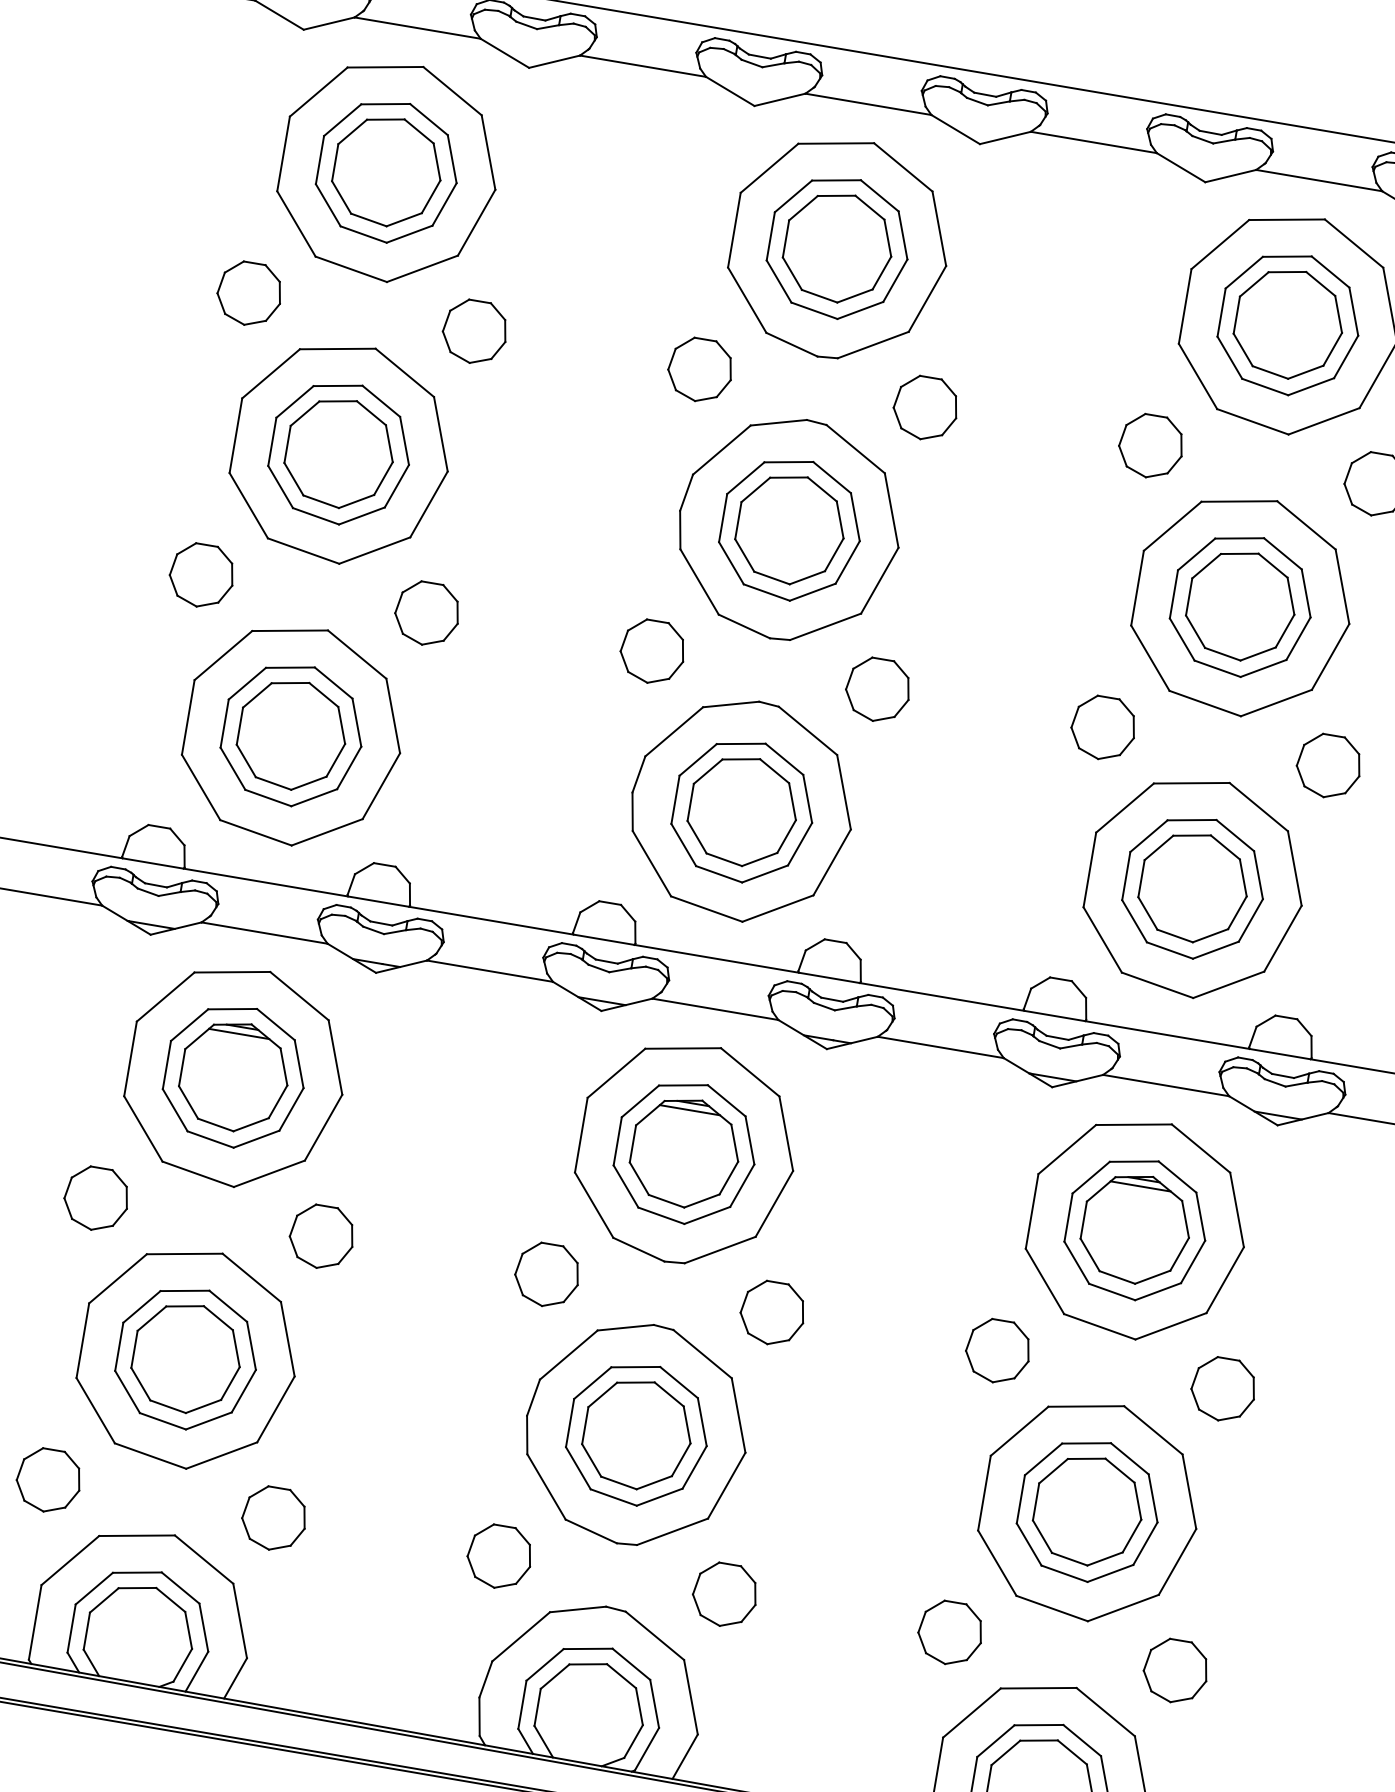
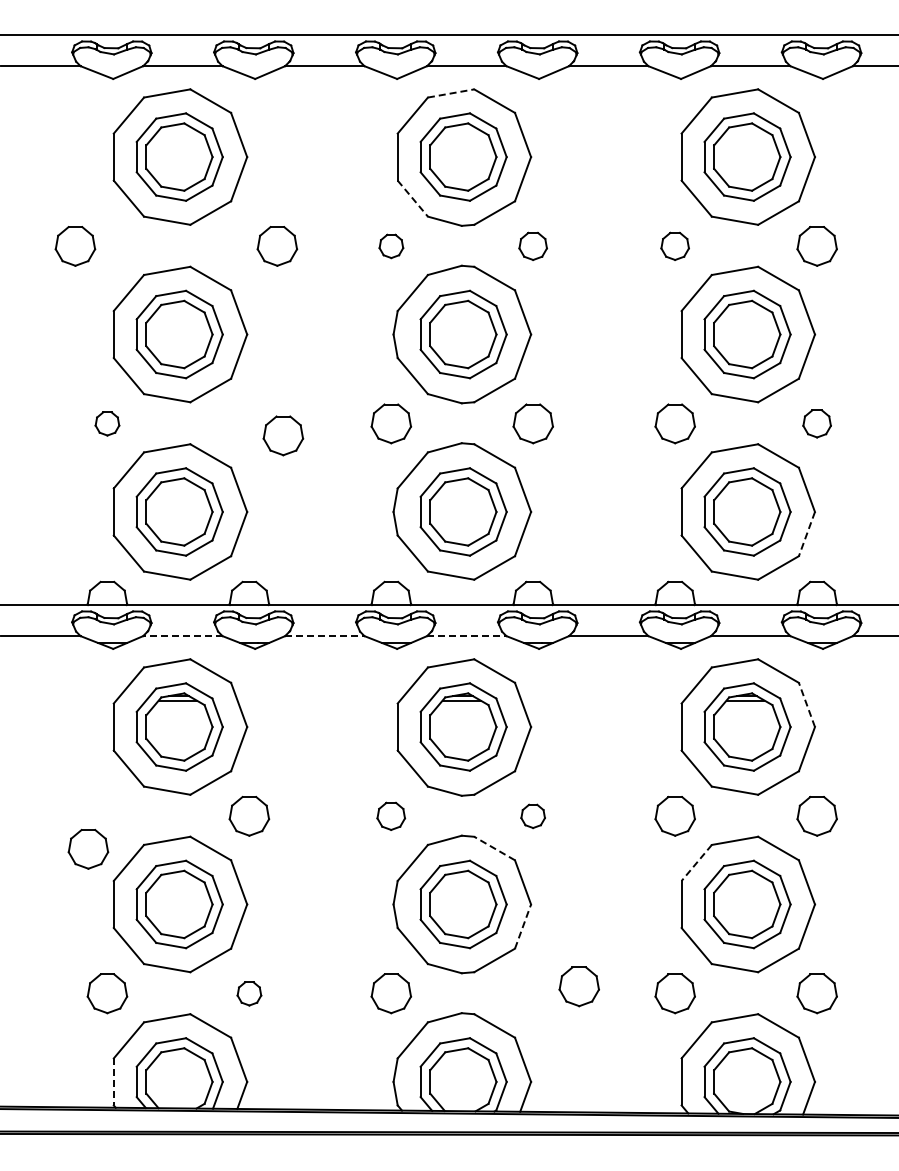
line: (836, 143) -> (451, 93), solid -> dashed
part: (249, 294) -> (75, 246), moved
line: (746, 299) -> (412, 198), solid -> dashed
part: (475, 332) -> (277, 246), moved
part: (700, 370) -> (391, 246), size x0.6
part: (924, 408) -> (532, 246), size x0.7
part: (1149, 446) -> (674, 246), size x0.7
part: (202, 575) -> (107, 423), size x0.6
part: (427, 613) -> (283, 435), moved
part: (1327, 765) -> (816, 423), size x0.7
line: (263, 933) -> (182, 636), solid -> dashed
line: (1282, 939) -> (806, 534), solid -> dashed
line: (489, 971) -> (324, 636), solid -> dashed
line: (714, 1009) -> (466, 636), solid -> dashed
part: (96, 1199) -> (88, 849), moved
line: (1236, 1209) -> (806, 704), solid -> dashed
part: (545, 1275) -> (390, 816), size x0.7
part: (771, 1313) -> (532, 816), size x0.6
line: (702, 1354) -> (494, 848), solid -> dashed
line: (1019, 1430) -> (696, 862), solid -> dashed
line: (727, 1485) -> (523, 926), solid -> dashed
part: (274, 1518) -> (249, 993), size x0.6
part: (723, 1594) -> (578, 986), moved
line: (34, 1621) -> (113, 1081), solid -> dashed

